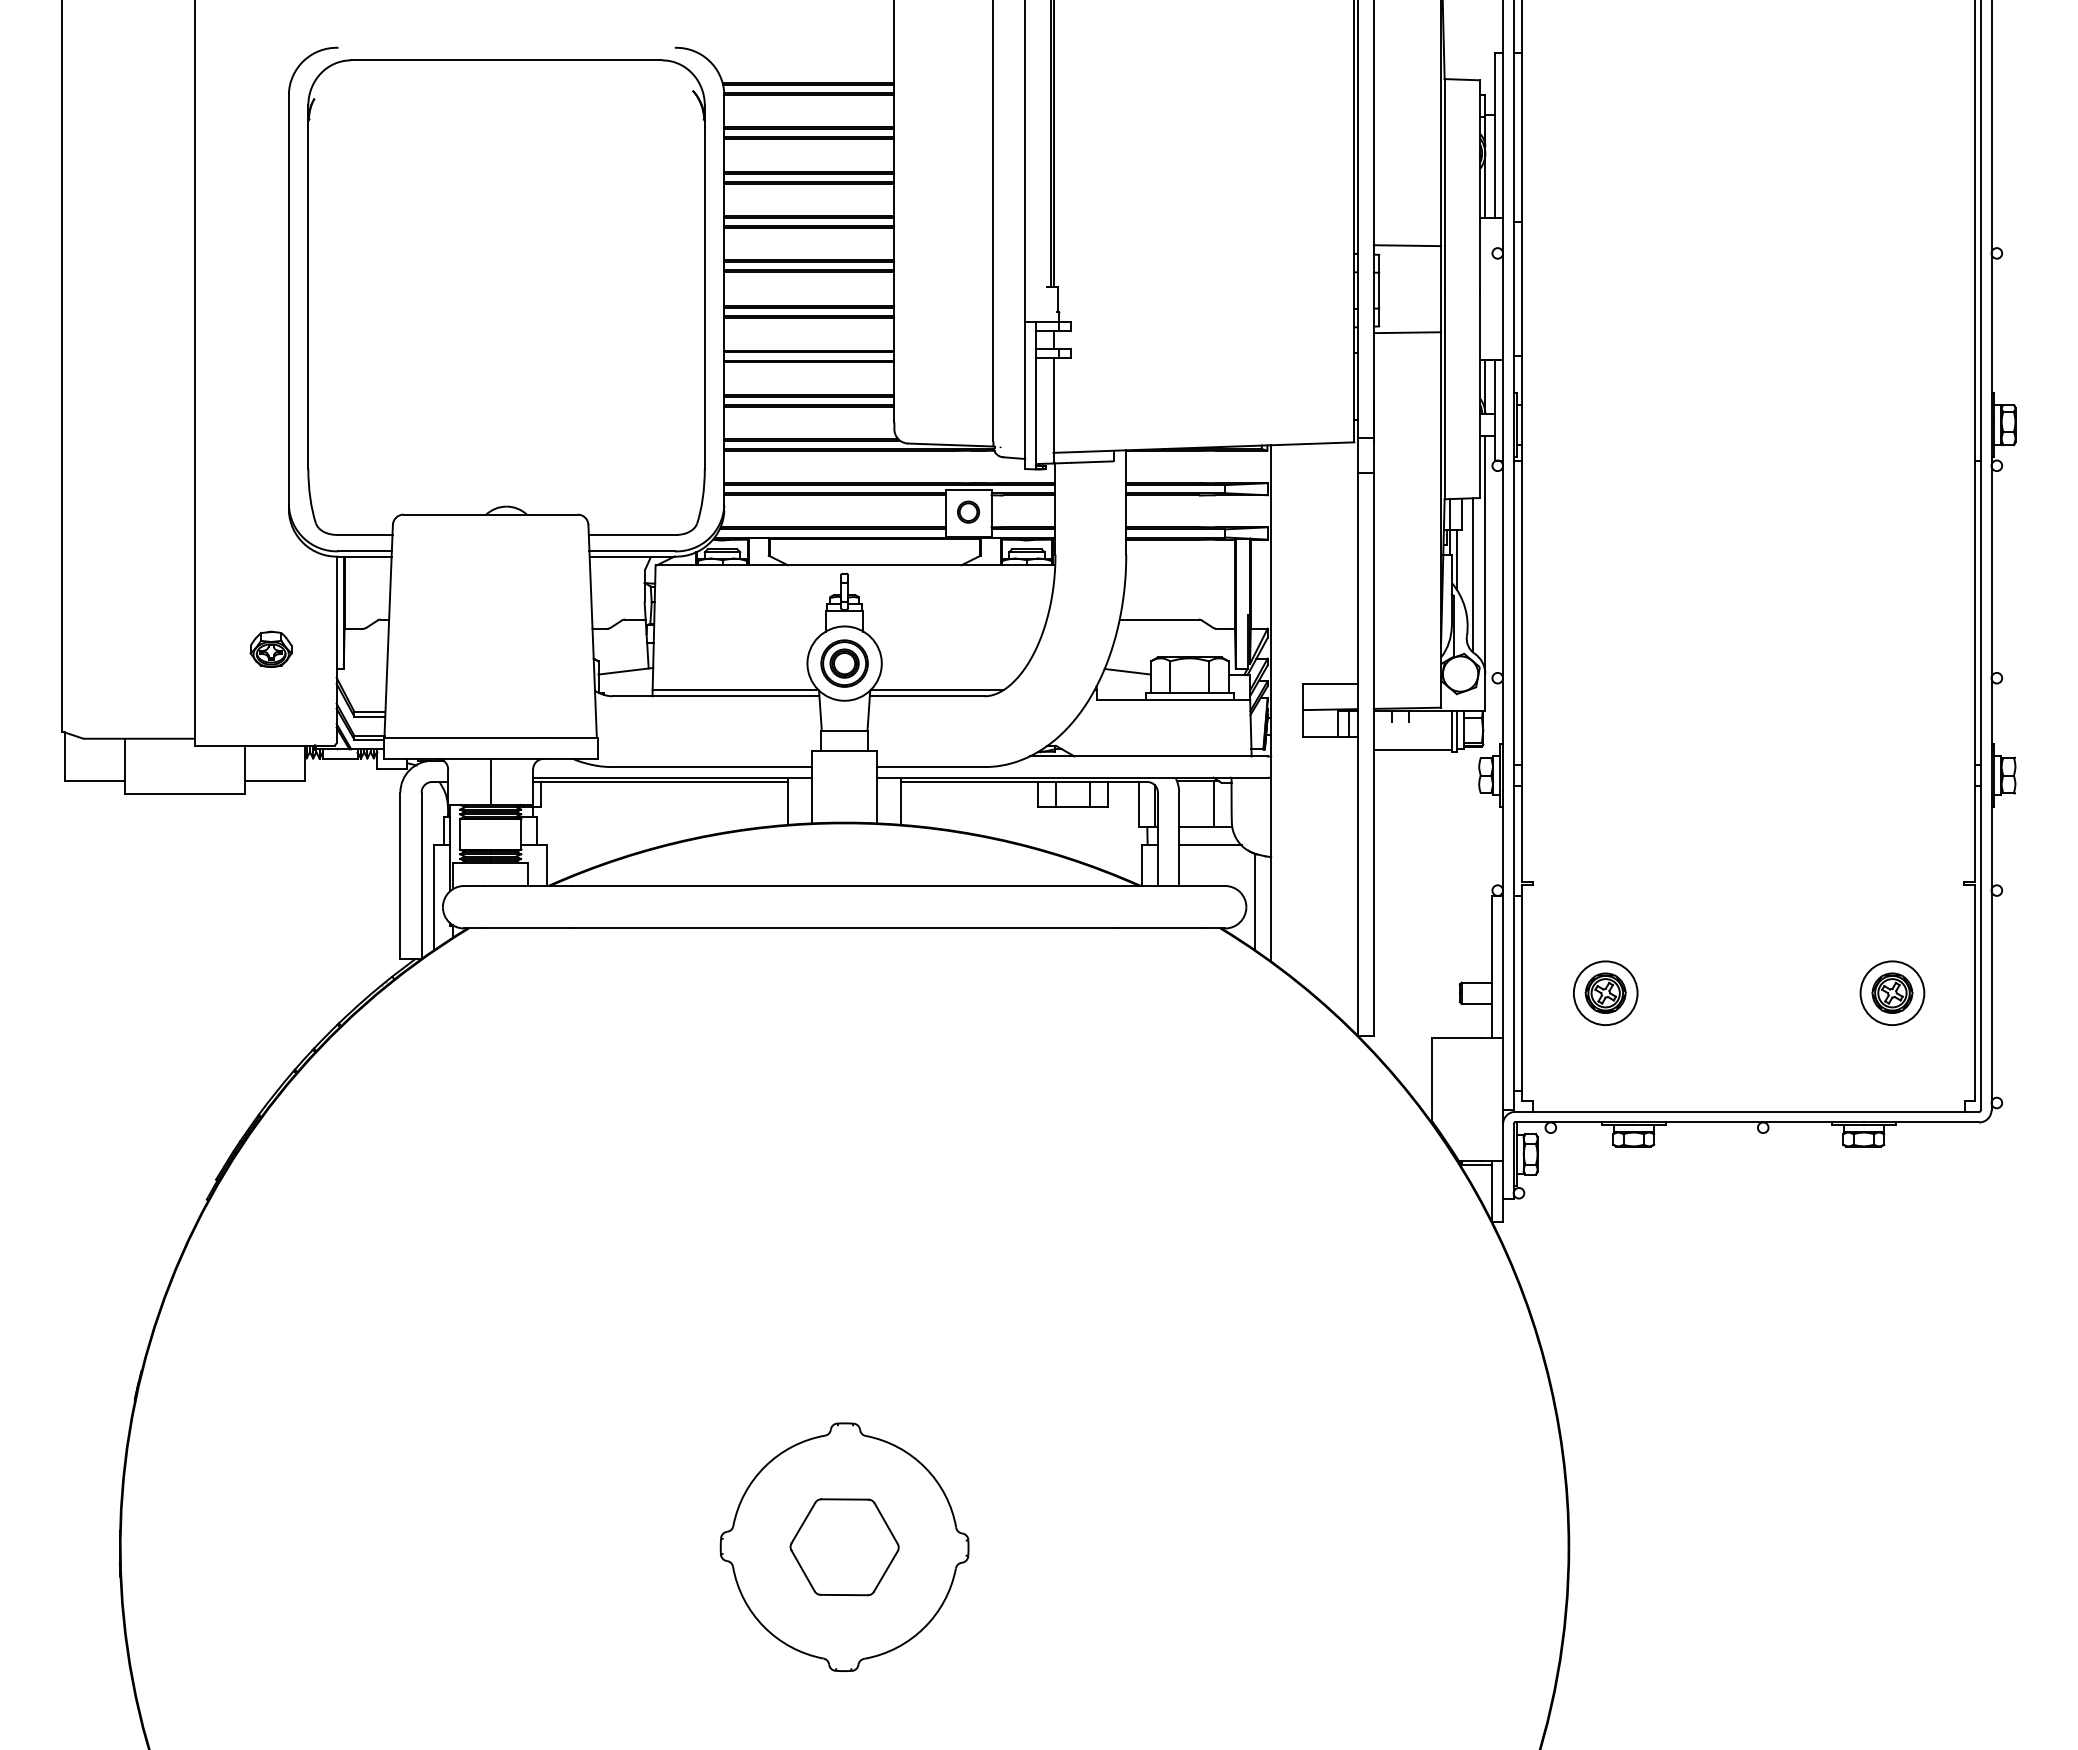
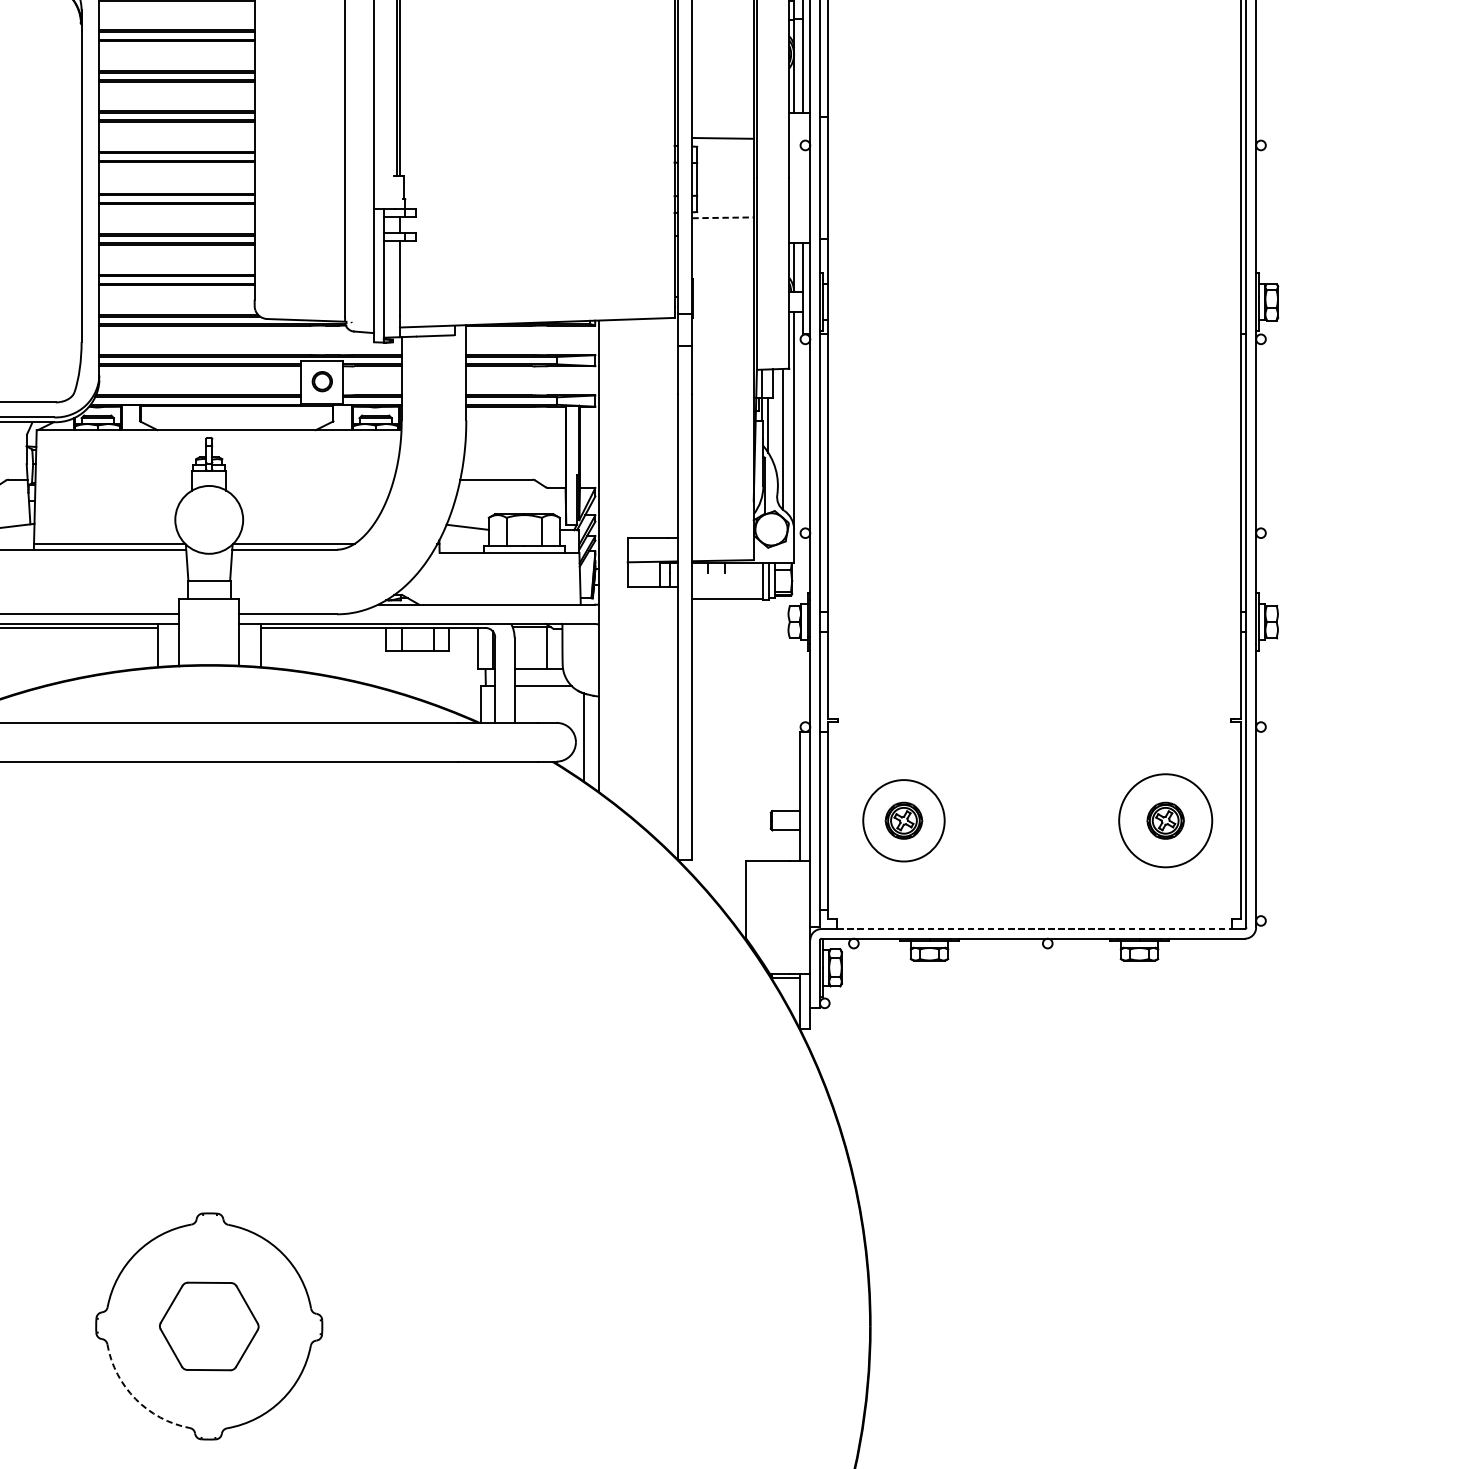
line: (1407, 332) -> (723, 217), solid -> dashed
part: (844, 663) -> (209, 519), removed
circle: (1605, 993) -> (903, 821), size x1.4
circle: (1892, 993) -> (1165, 821), size x1.6
line: (1748, 1111) -> (1034, 928), solid -> dashed
arc: (763, 1626) -> (135, 1398), solid -> dashed

